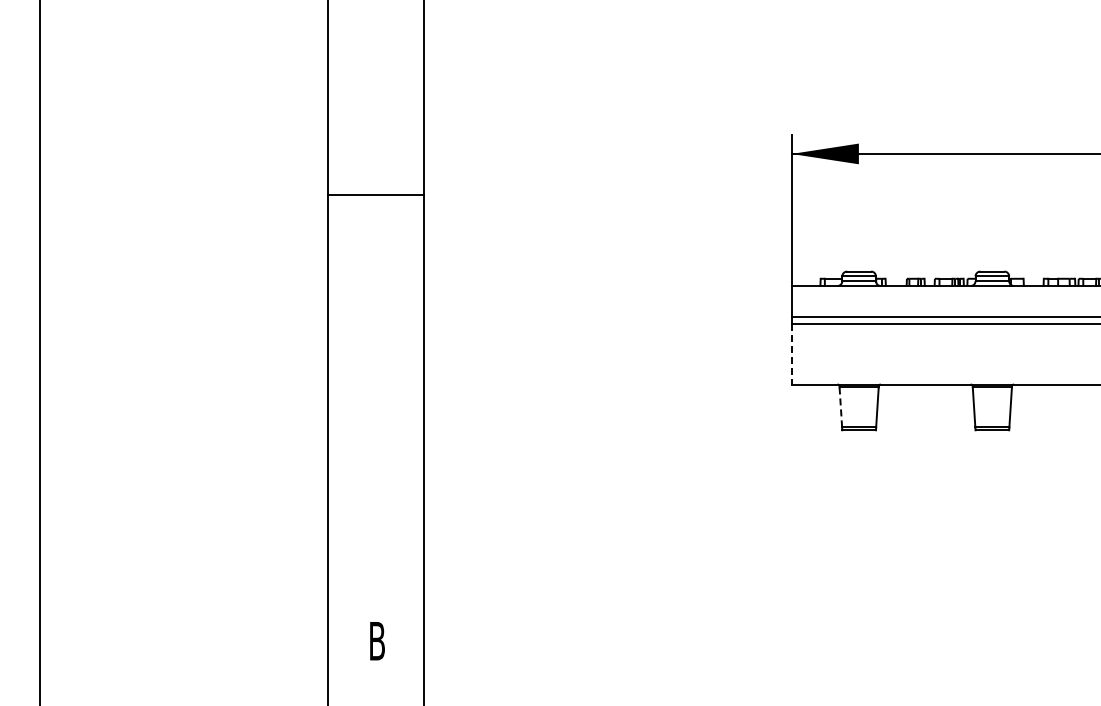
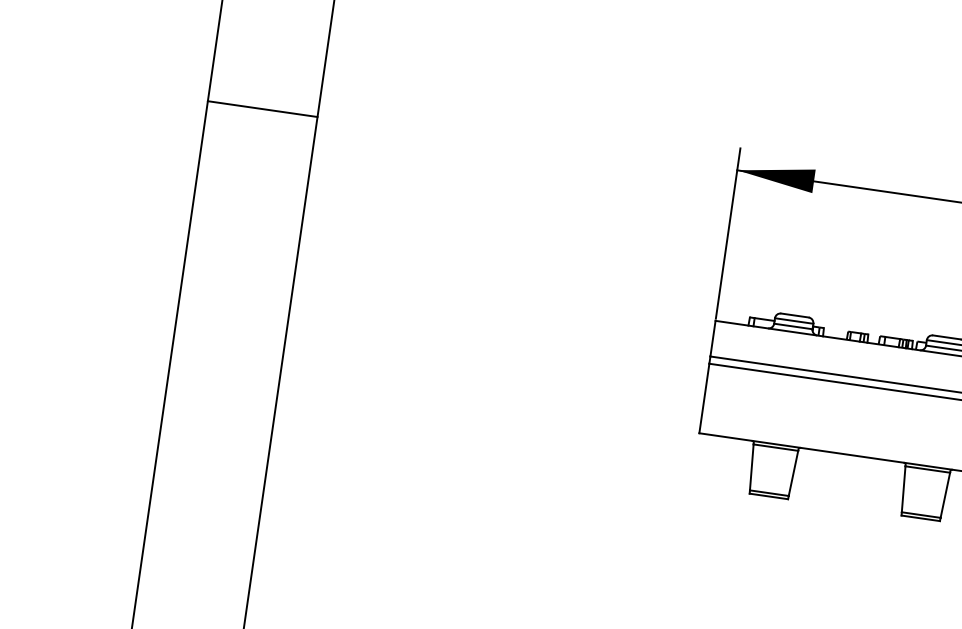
line: (376, 195) -> (262, 109), moved
line: (791, 354) -> (704, 398), dashed -> solid
line: (840, 407) -> (751, 467), dashed -> solid

